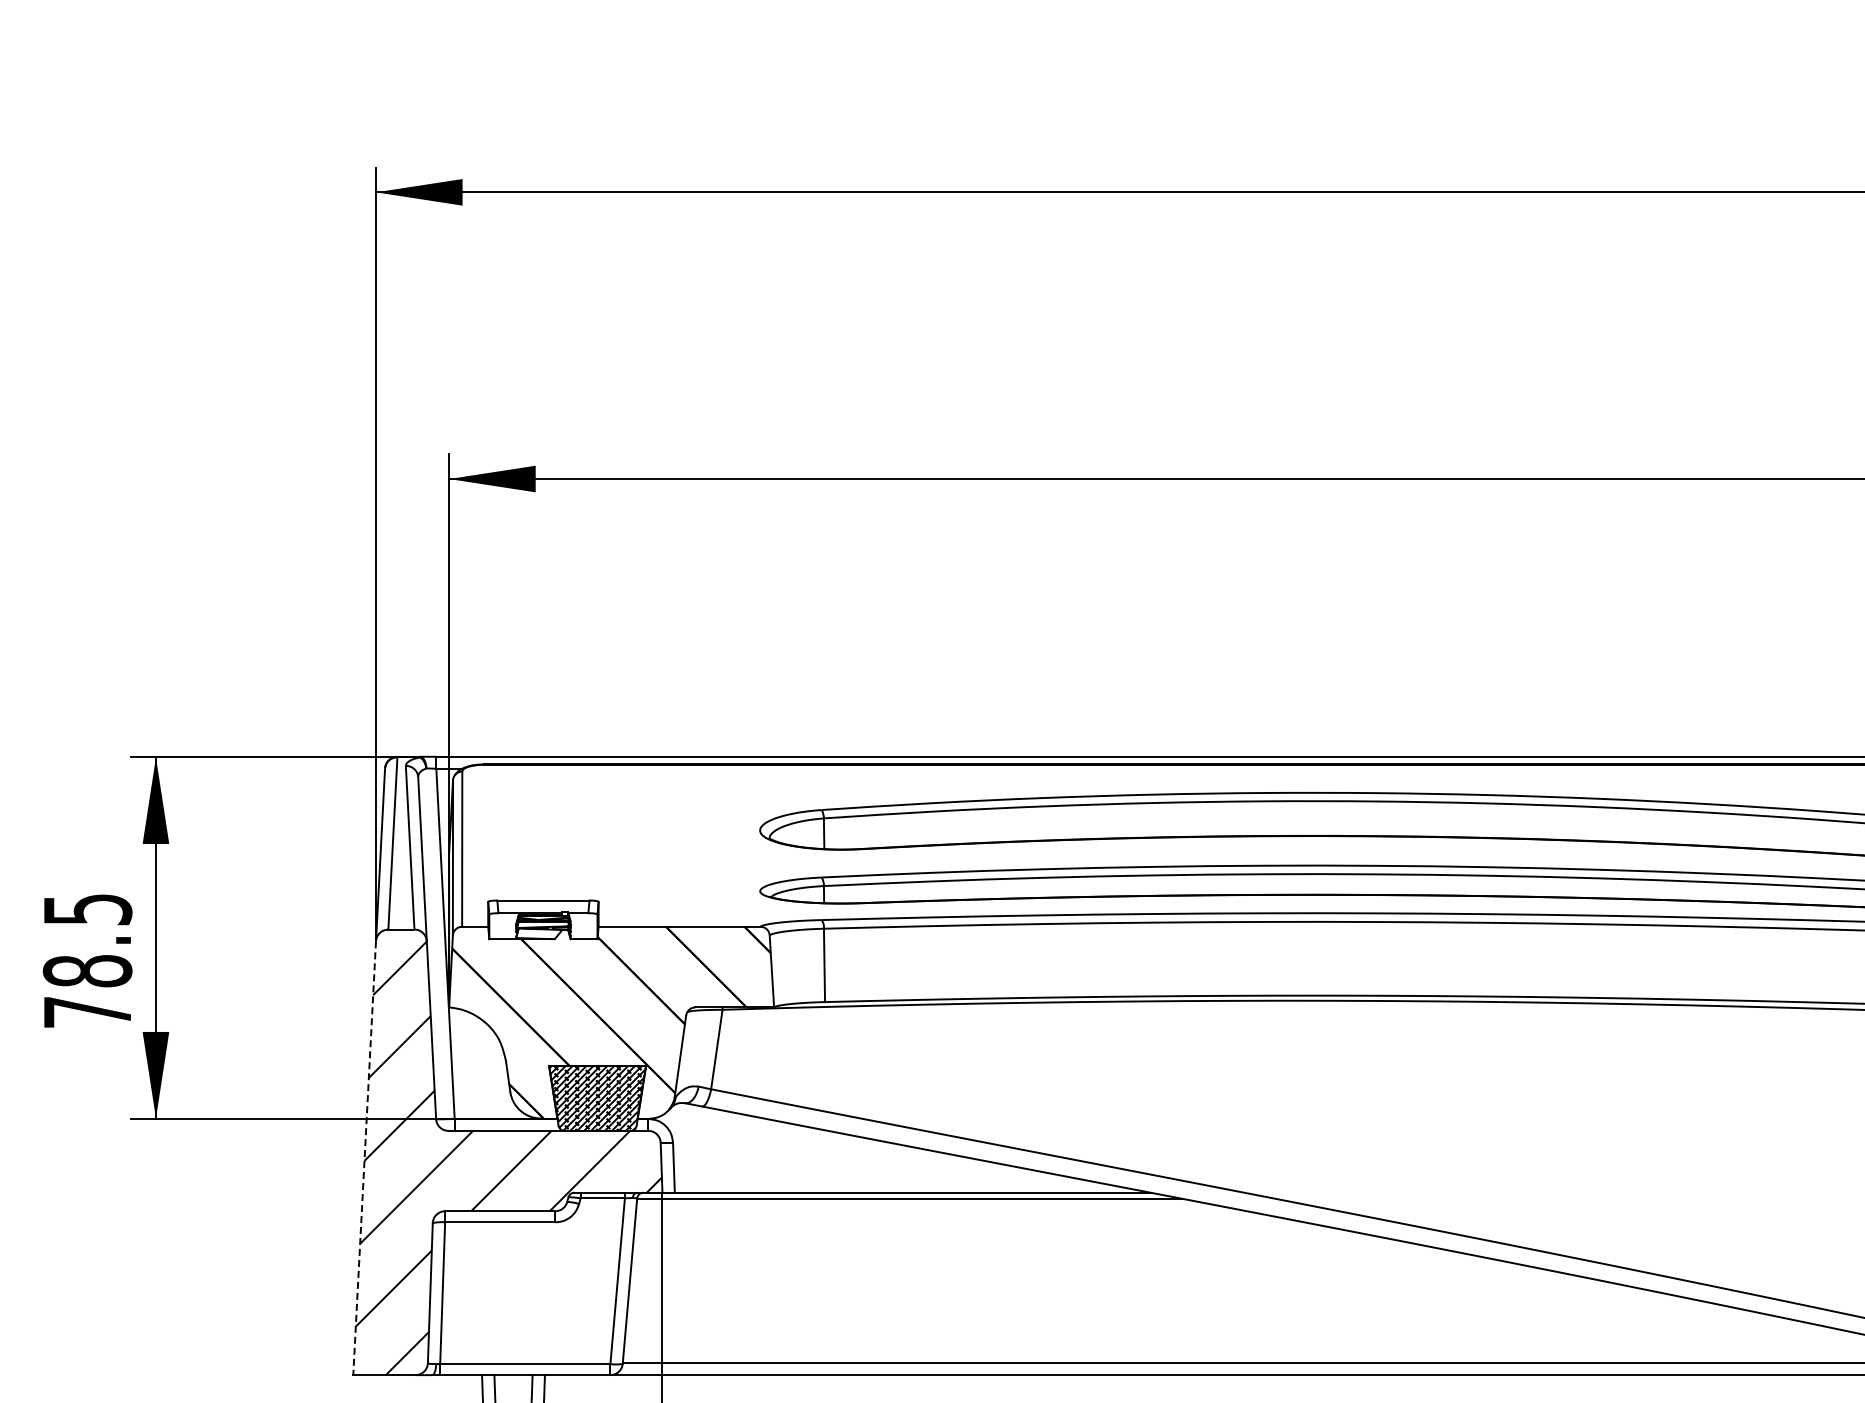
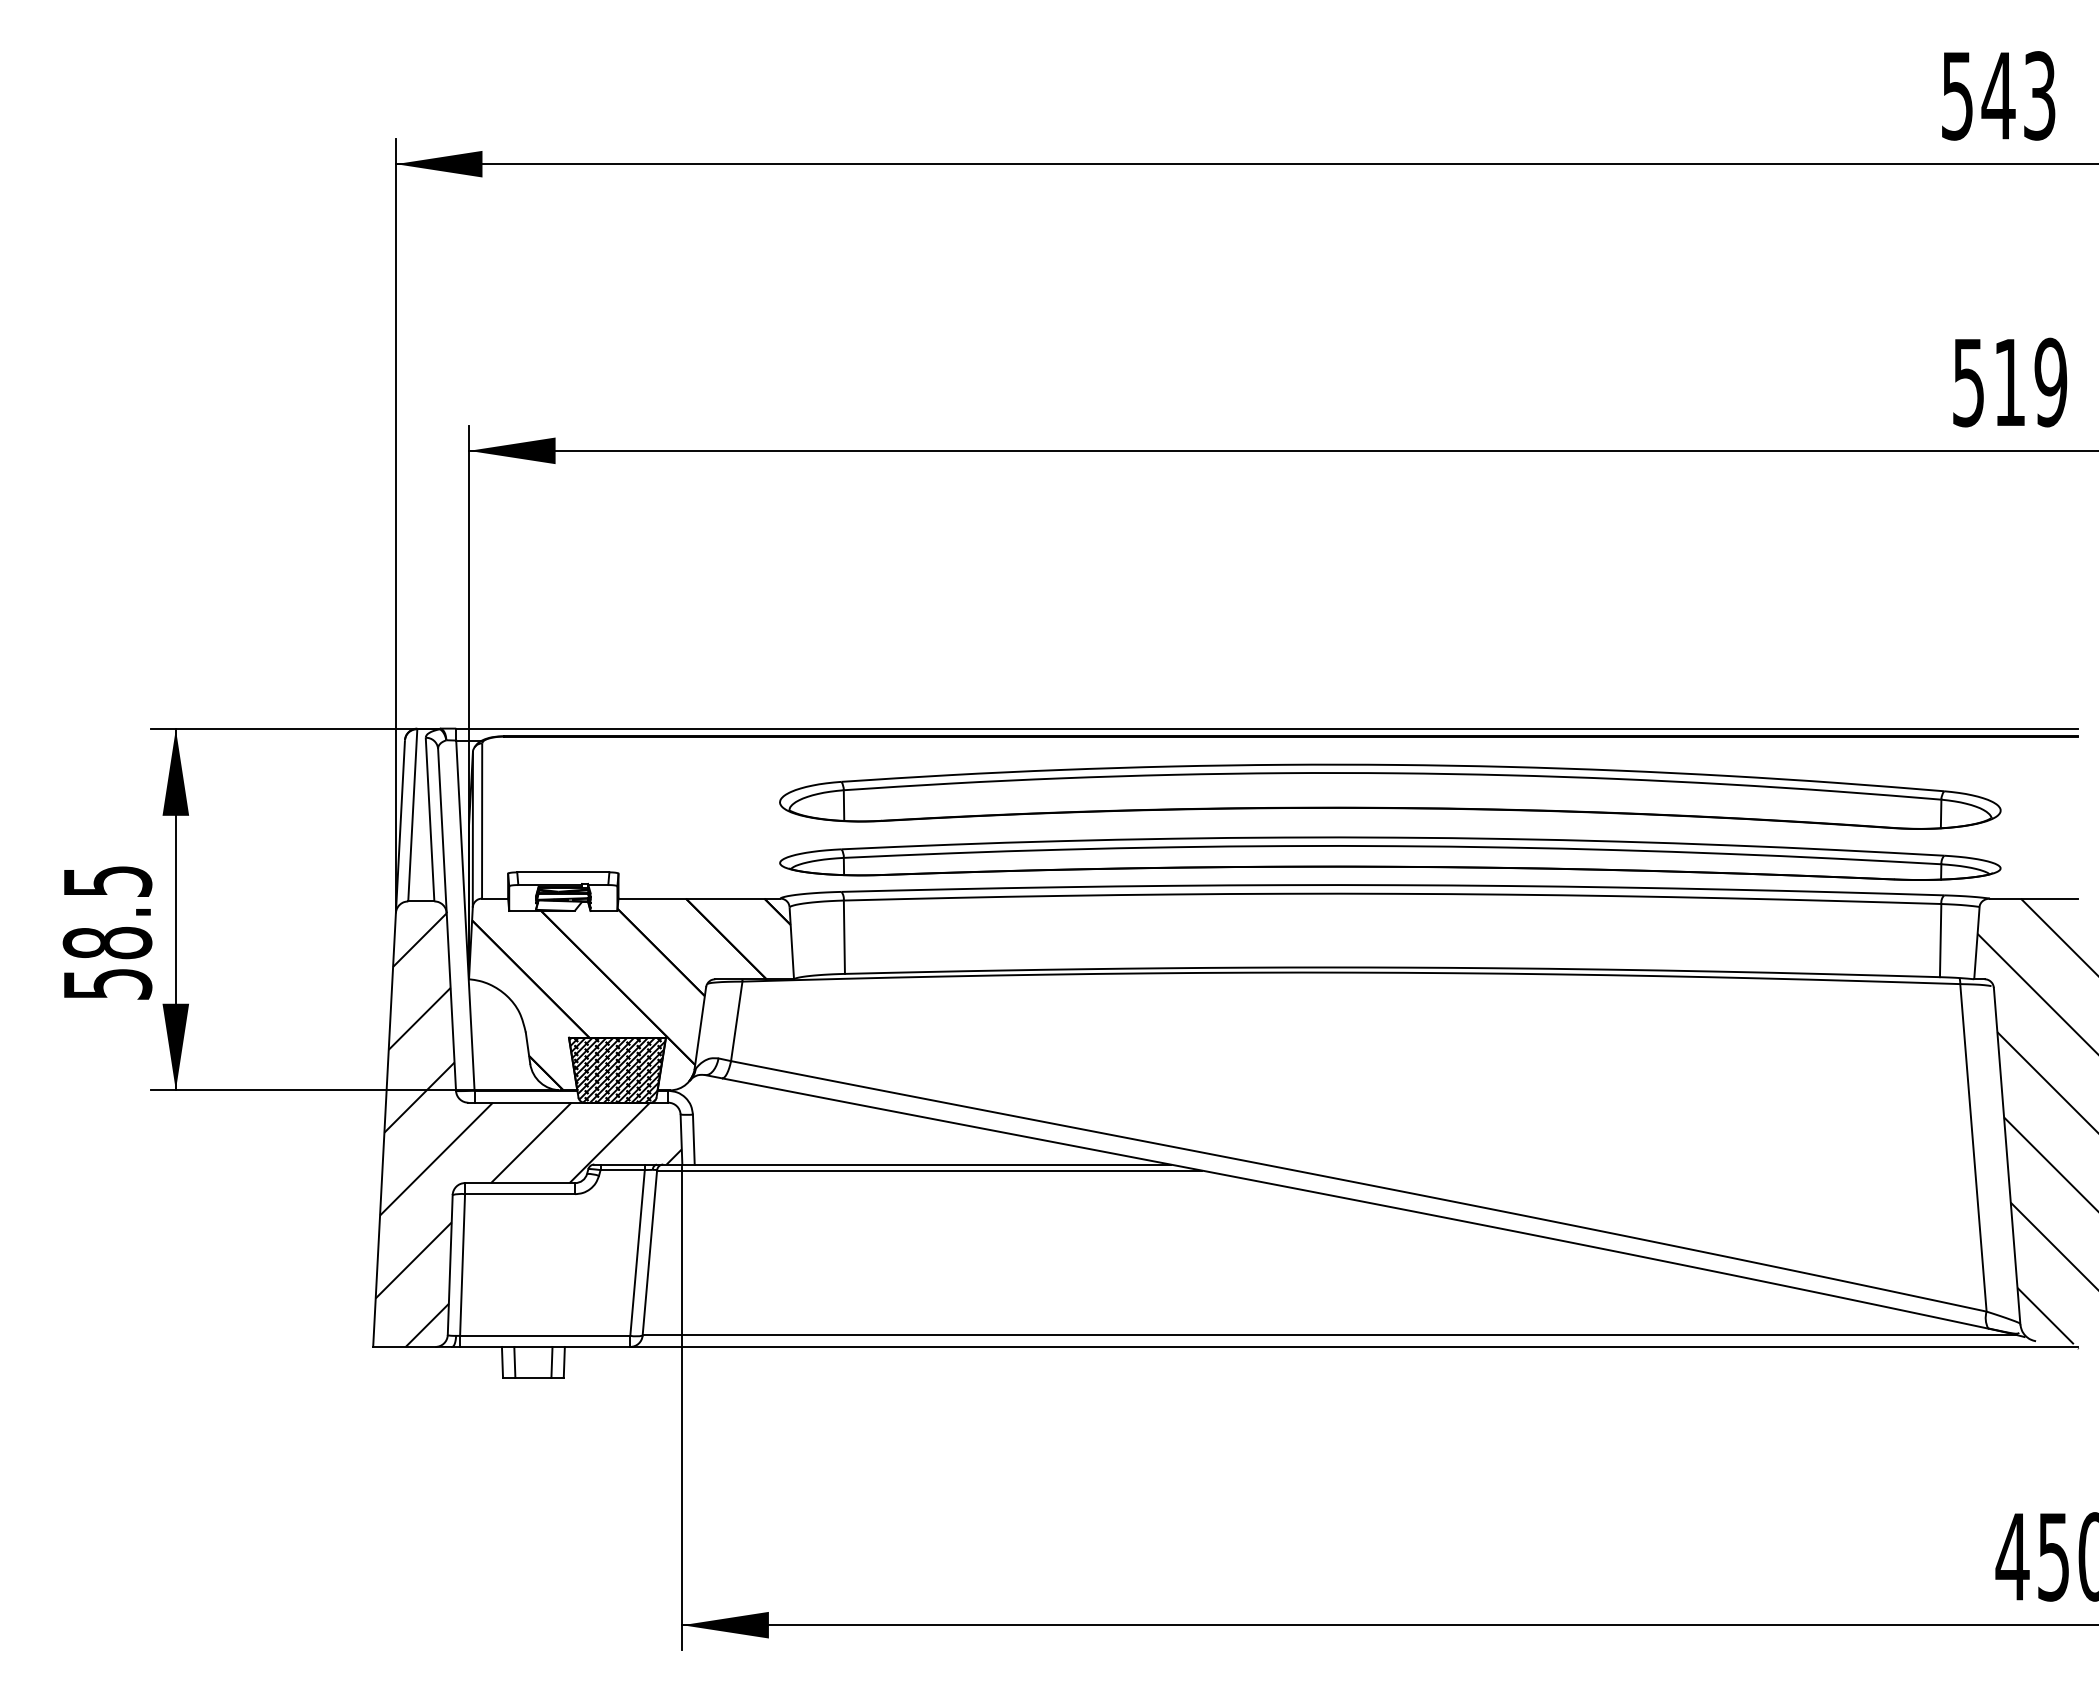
text: (88, 1012) -> (108, 984), 78.5 -> 58.5
line: (364, 1158) -> (384, 1130), dashed -> solid

